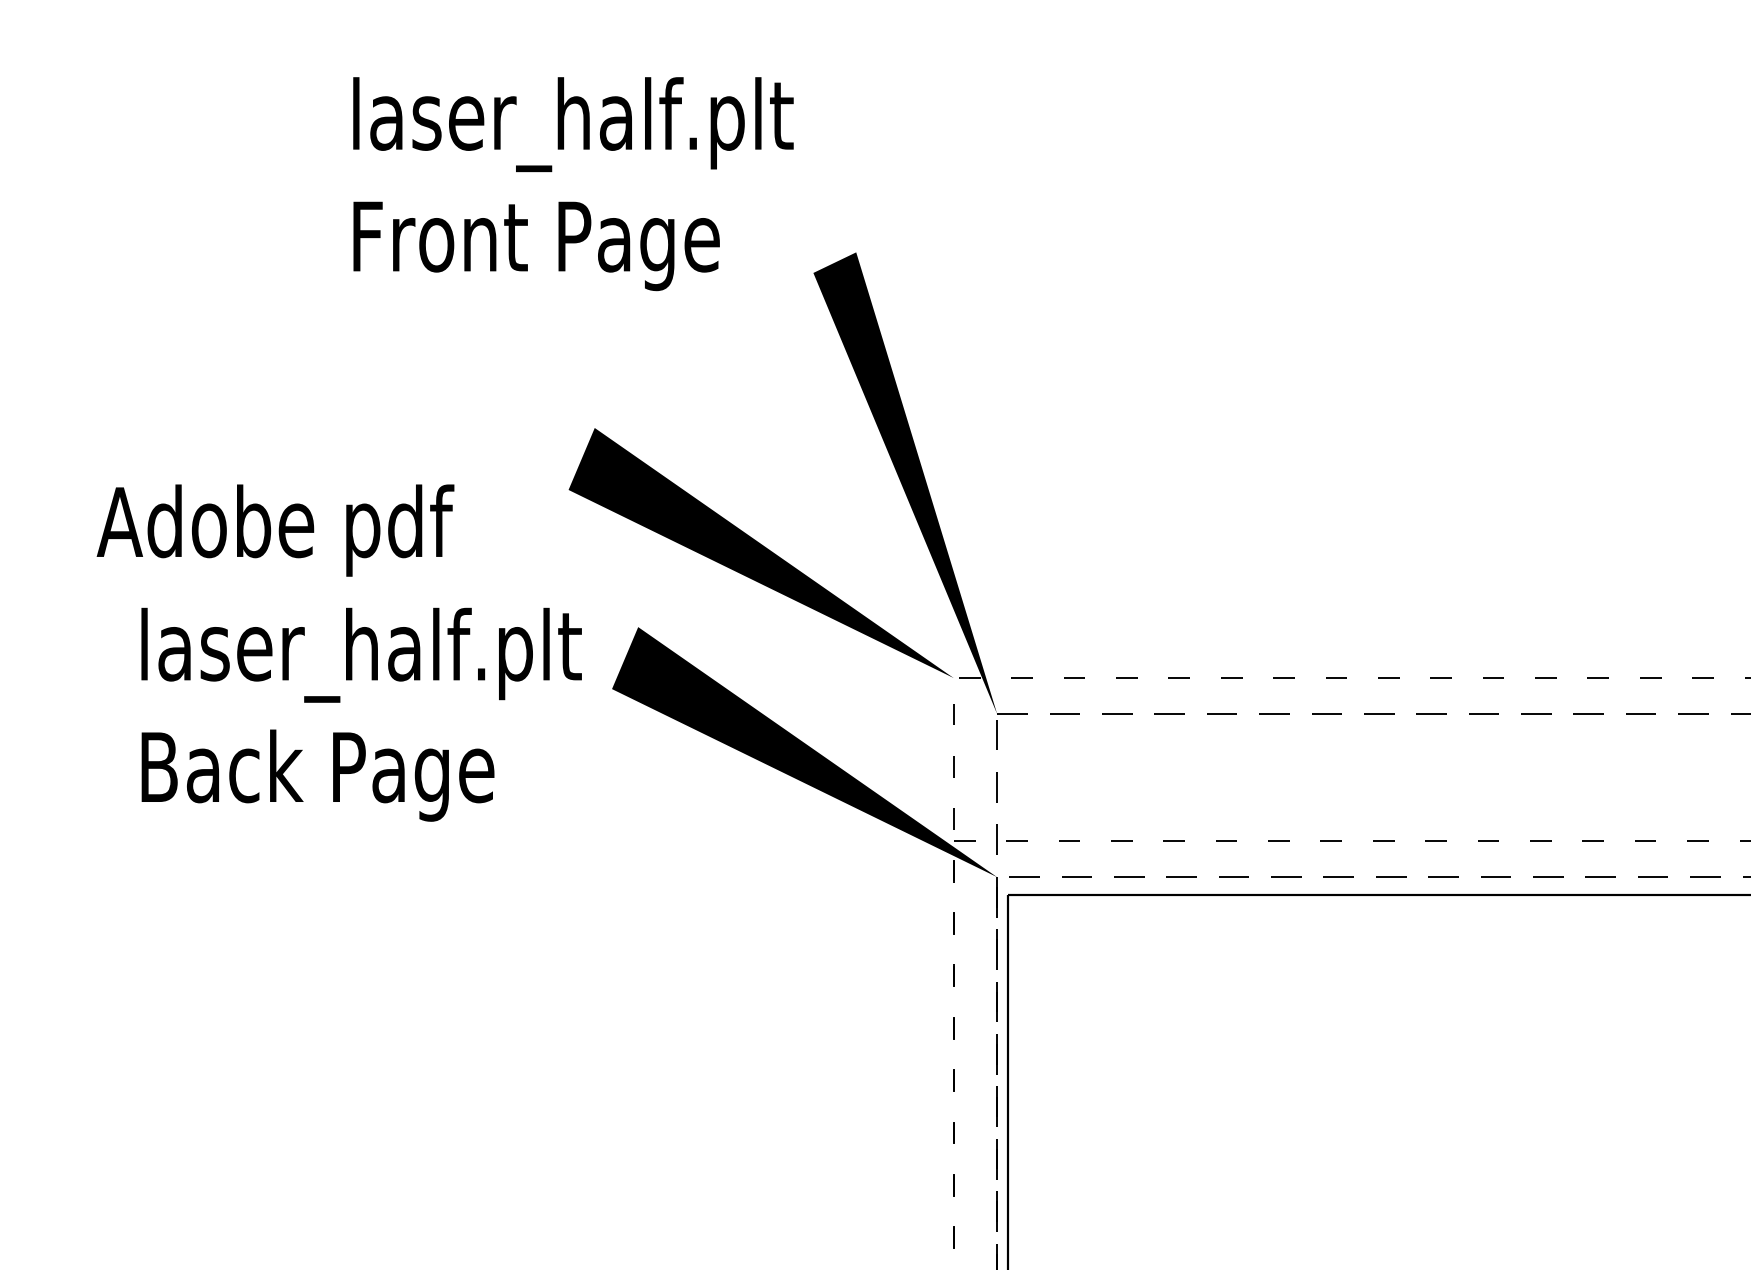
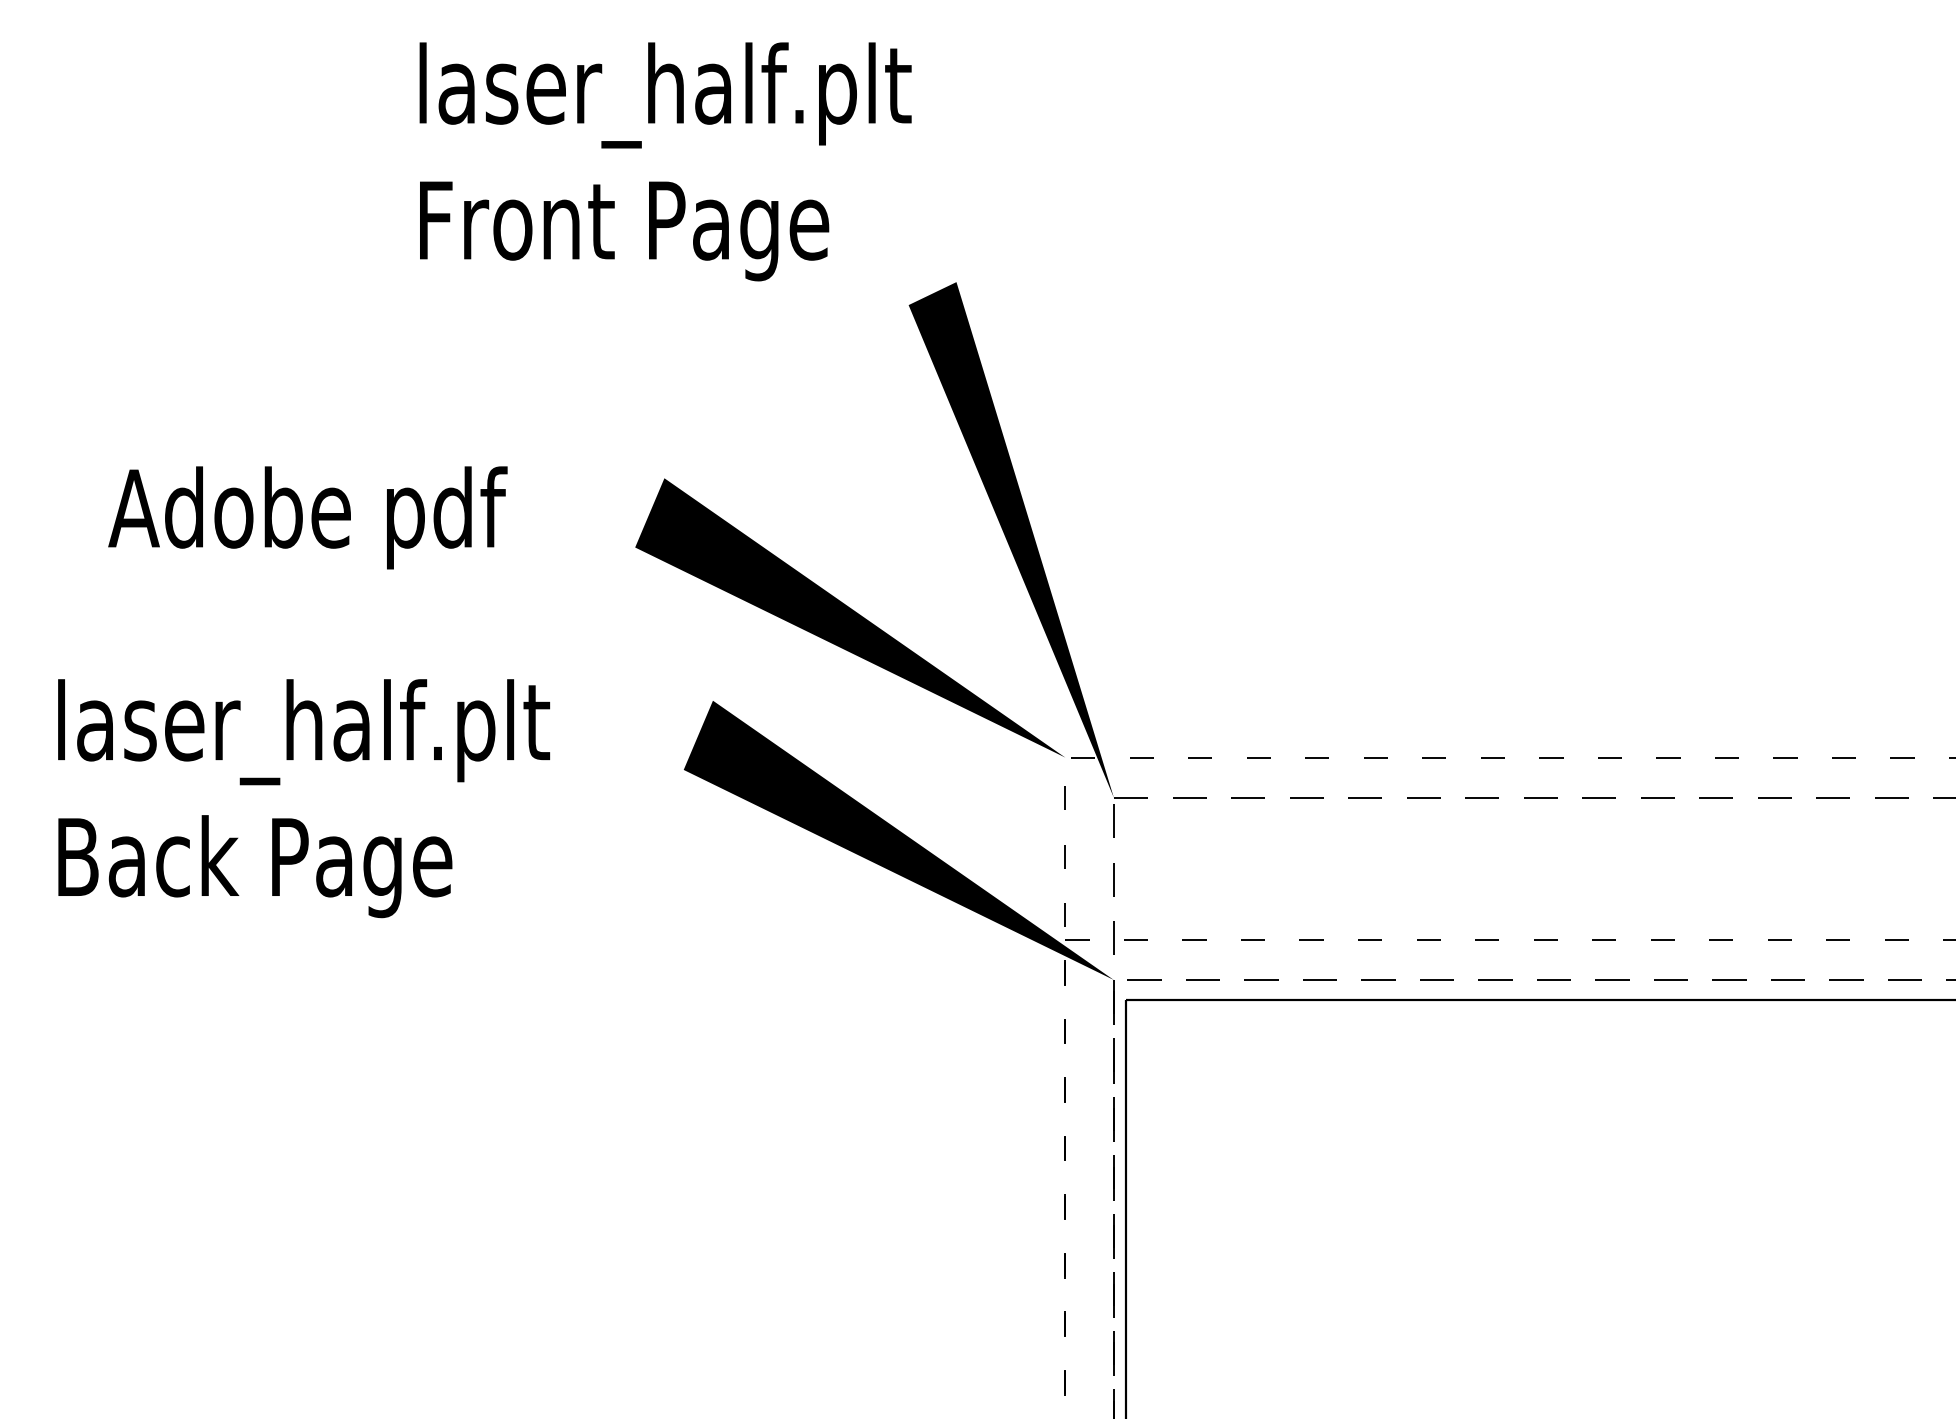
text: (573, 183) -> (665, 161), moved
text: (275, 530) -> (307, 517), moved
text: (362, 714) -> (304, 798), moved

